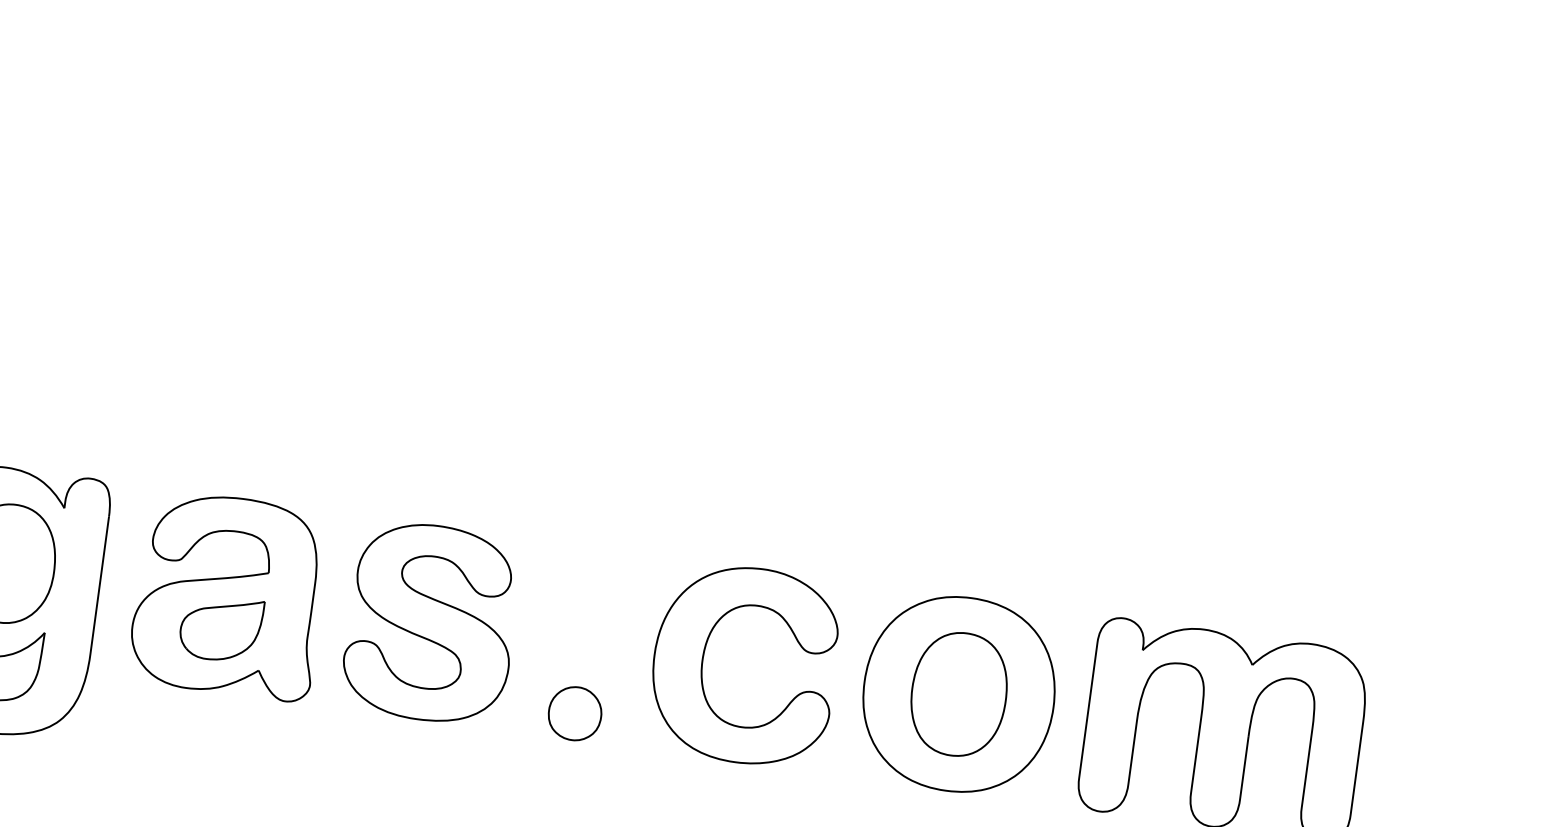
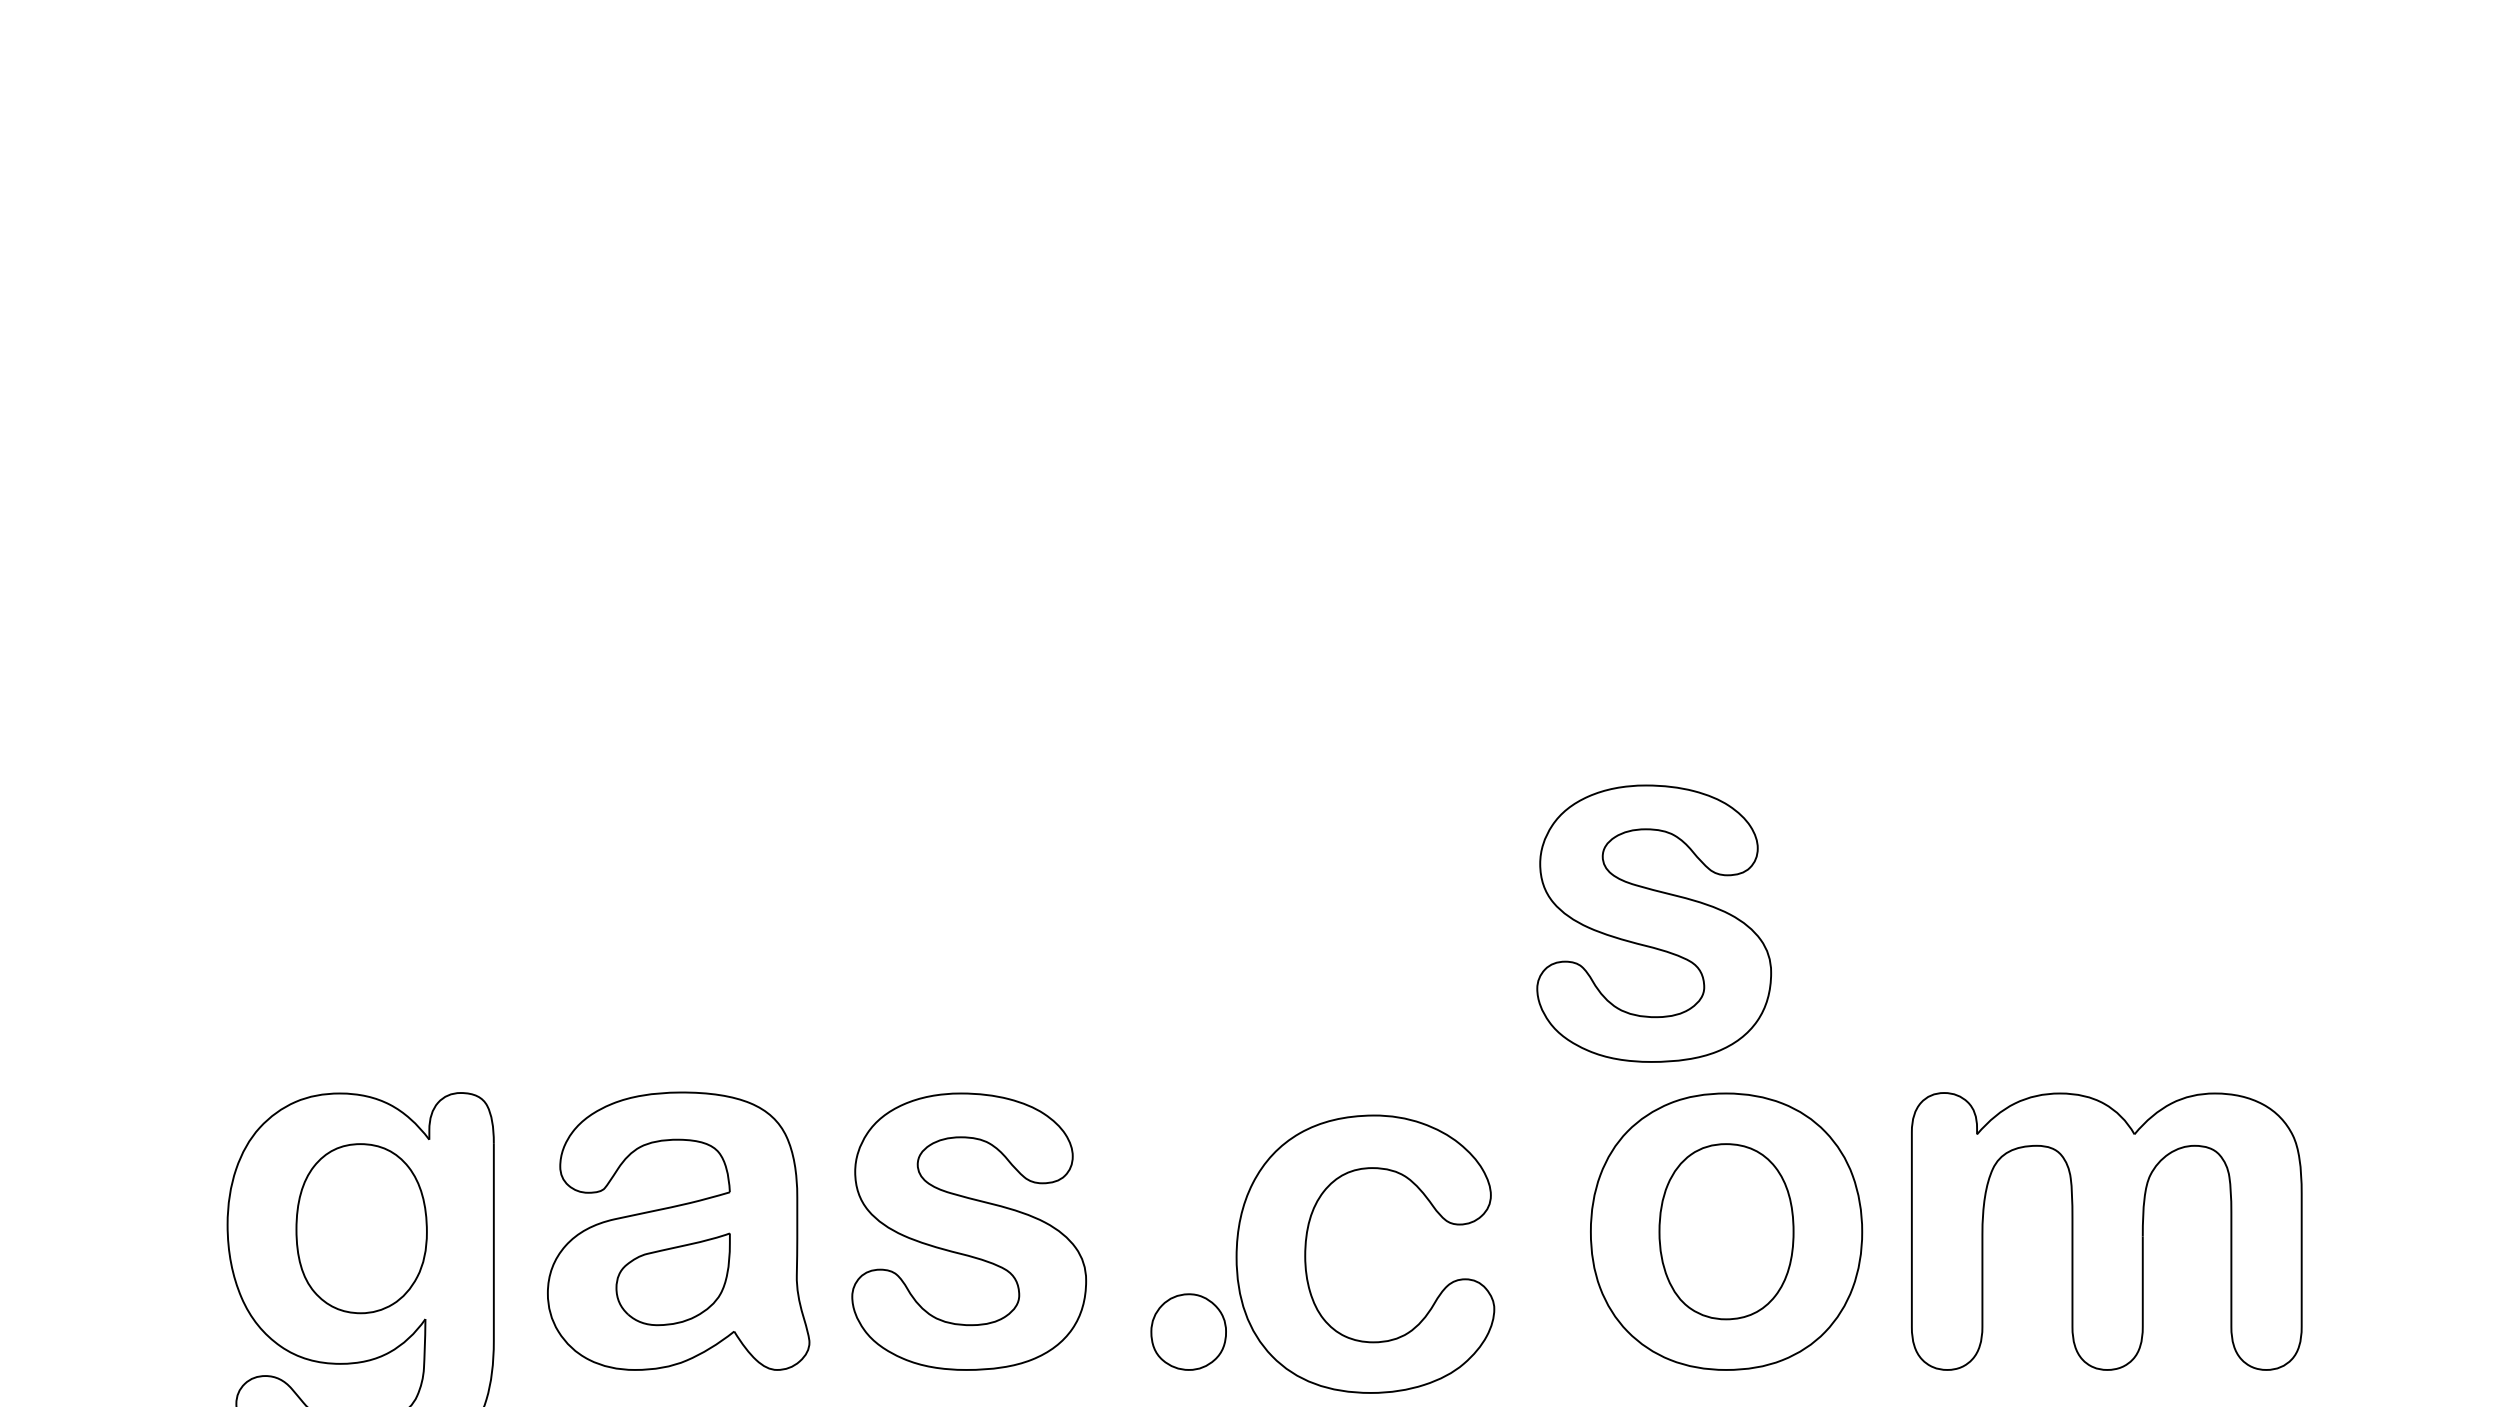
part: (937, 472) -> (1653, 923), added
part: (703, 659) -> (1306, 1253), moved

